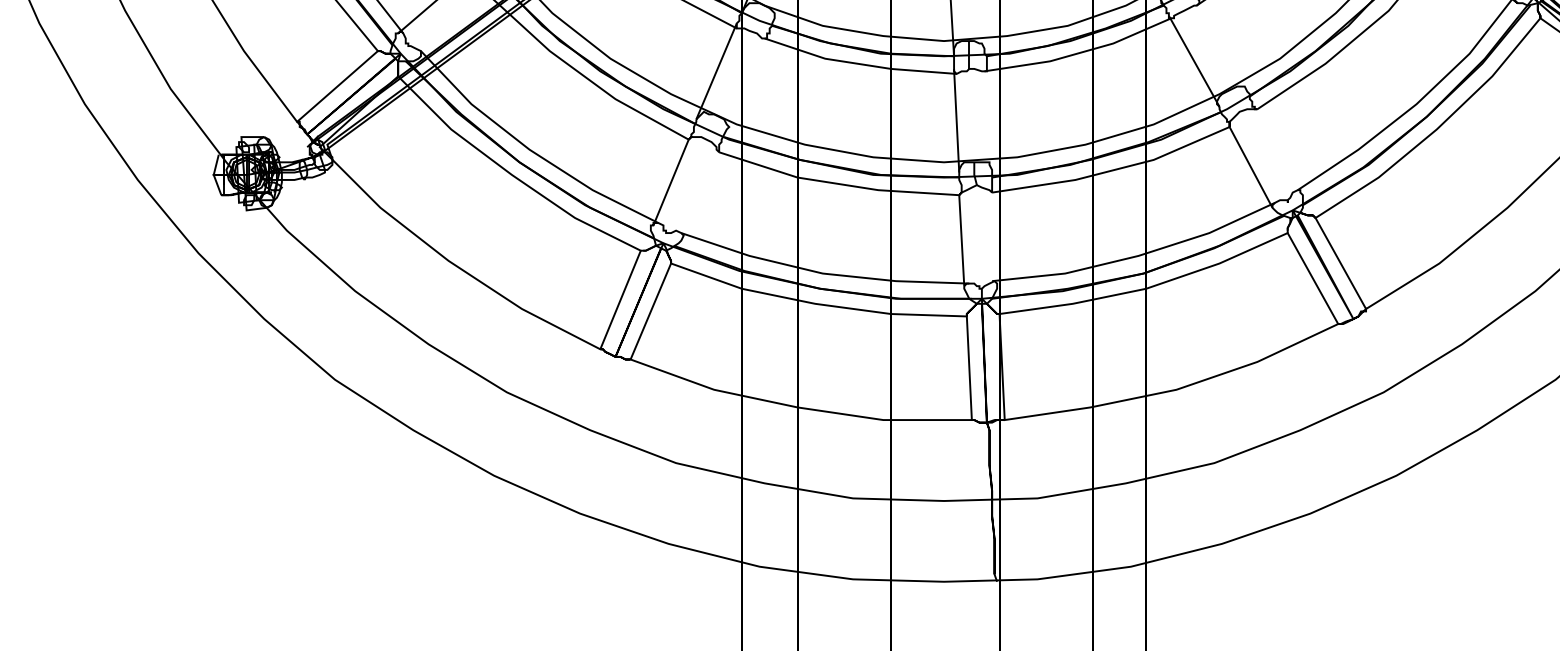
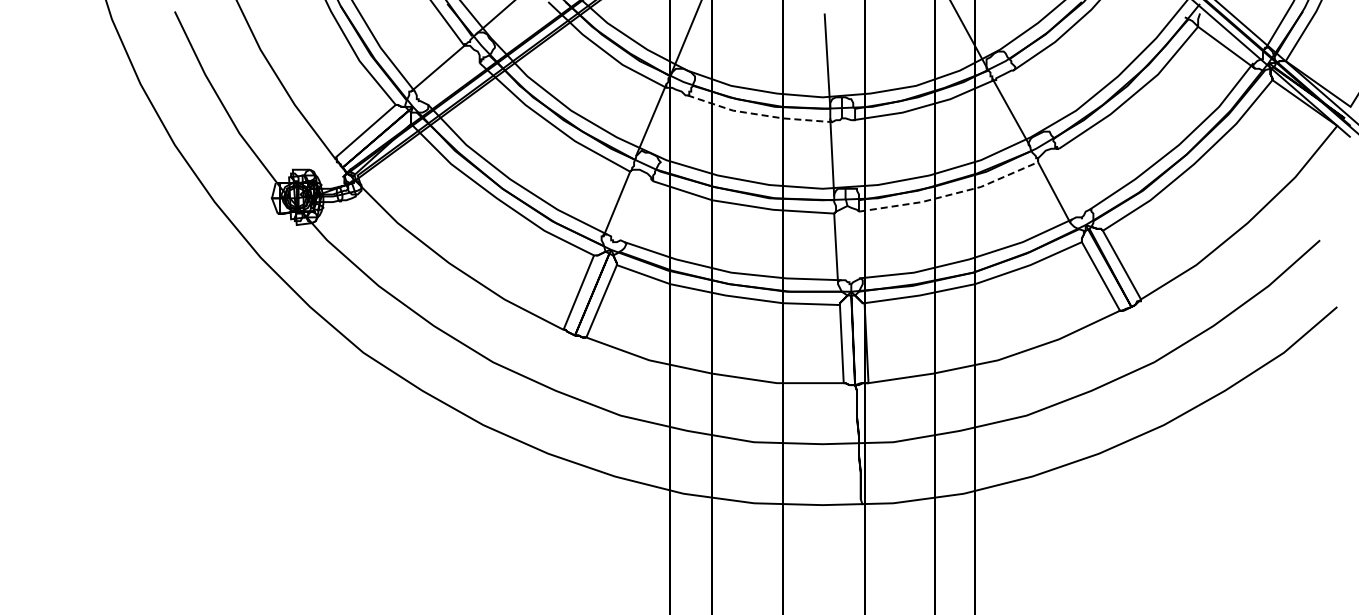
line: (858, 63) -> (758, 114), solid -> dashed
line: (1113, 169) -> (950, 194), solid -> dashed

